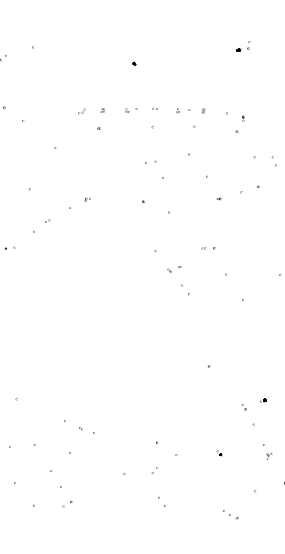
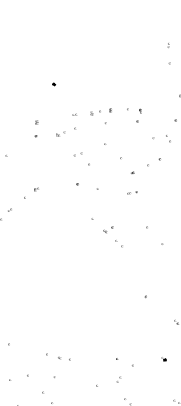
part: (243, 46) -> (131, 58), removed
part: (131, 110) -> (61, 134), moved
part: (81, 111) -> (21, 125), removed
part: (208, 248) -> (132, 192), moved

